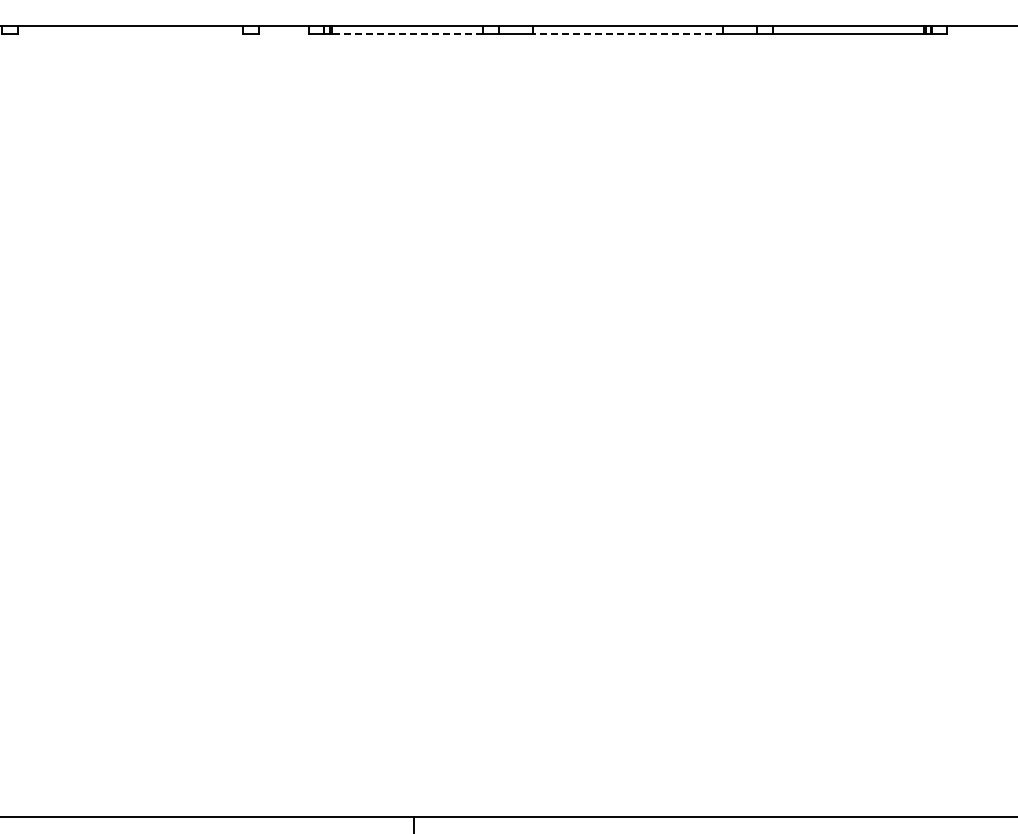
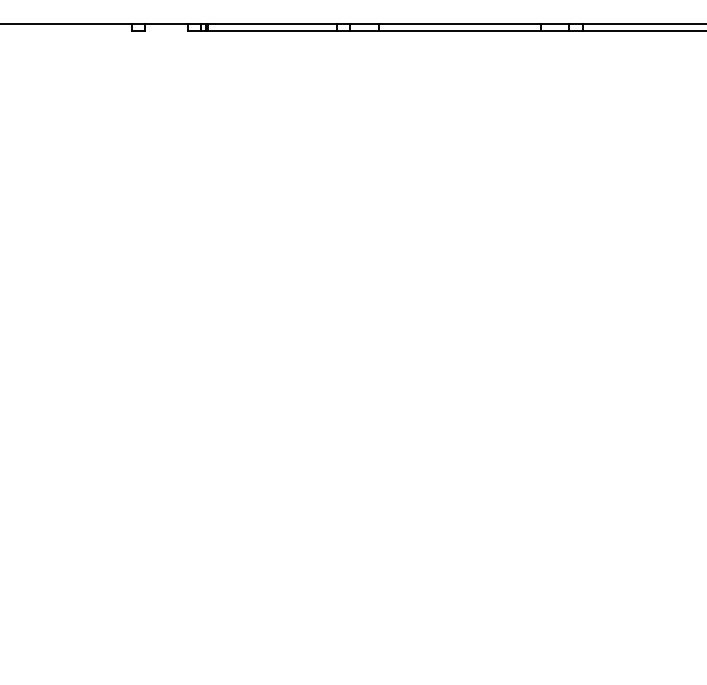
line: (407, 34) -> (272, 30), dashed -> solid
line: (627, 34) -> (459, 30), dashed -> solid

